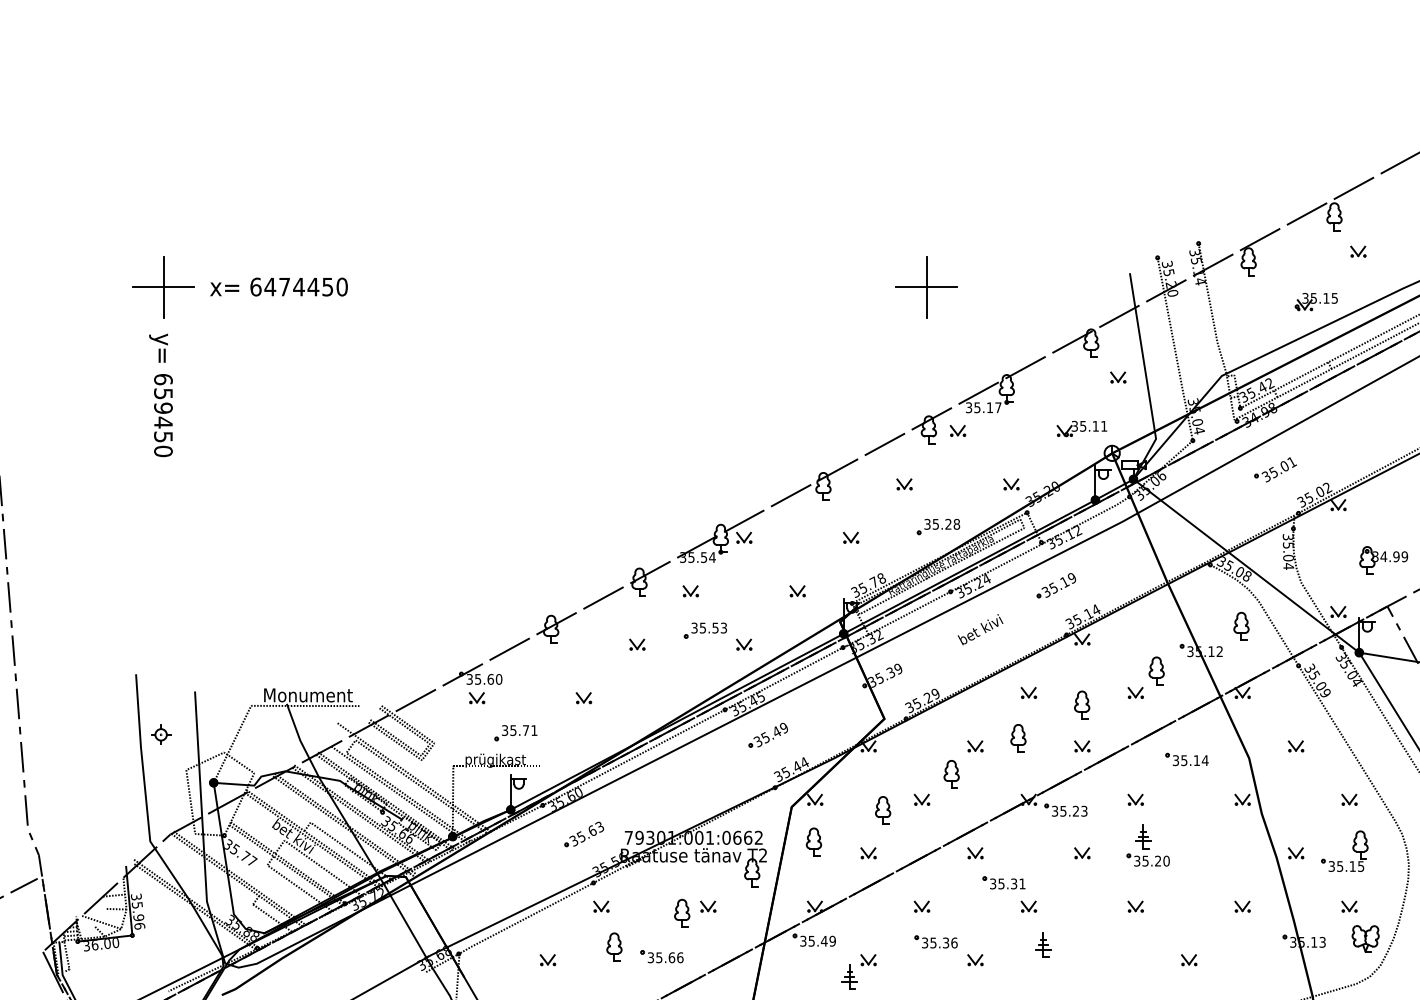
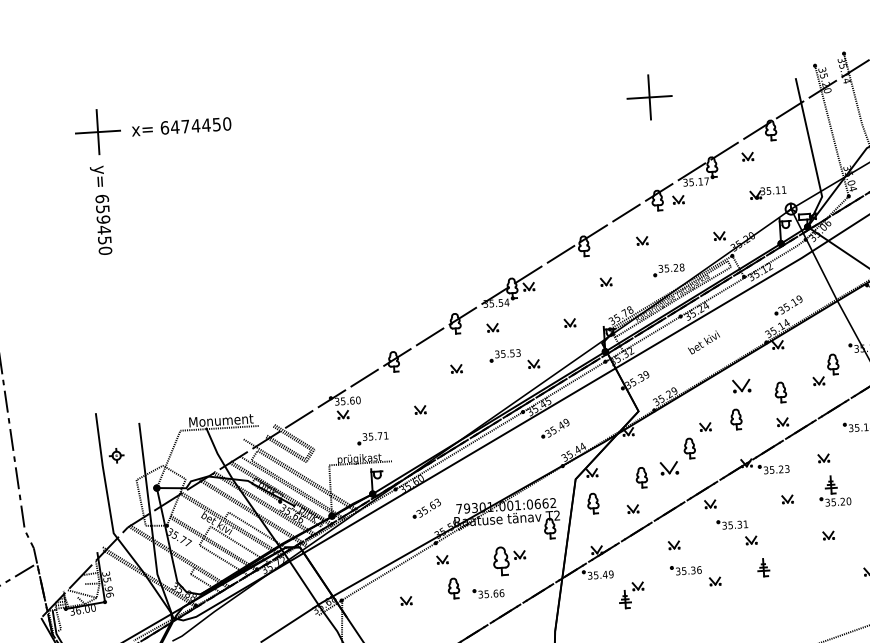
part: (1118, 377) -> (748, 156), moved
part: (1055, 585) -> (787, 305), moved
part: (1028, 692) -> (741, 385), size x1.6
part: (921, 799) -> (669, 467), size x1.6
part: (682, 912) -> (501, 560), size x1.4

